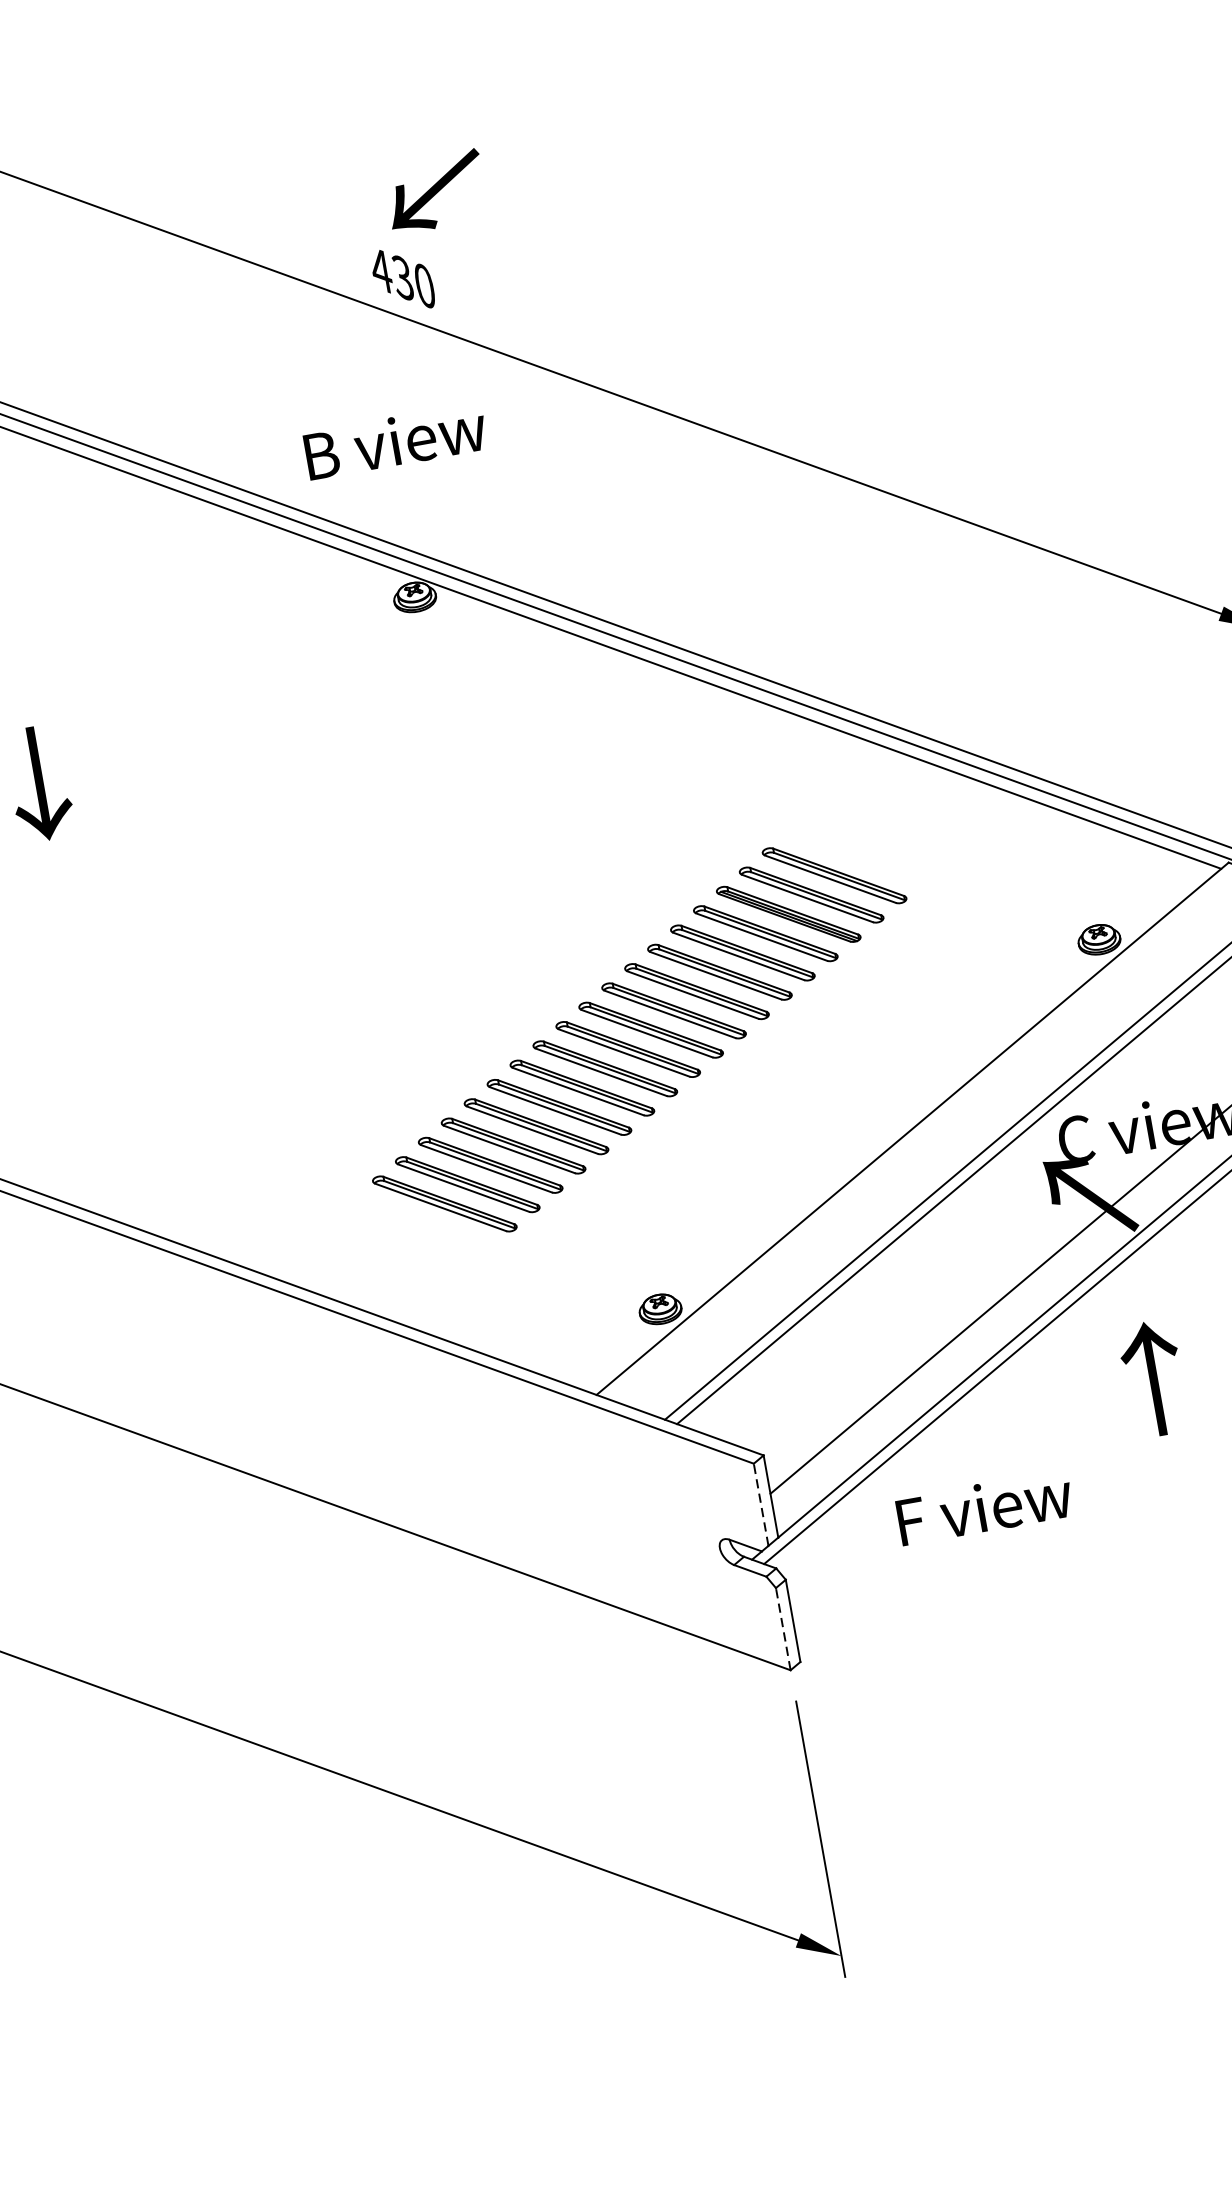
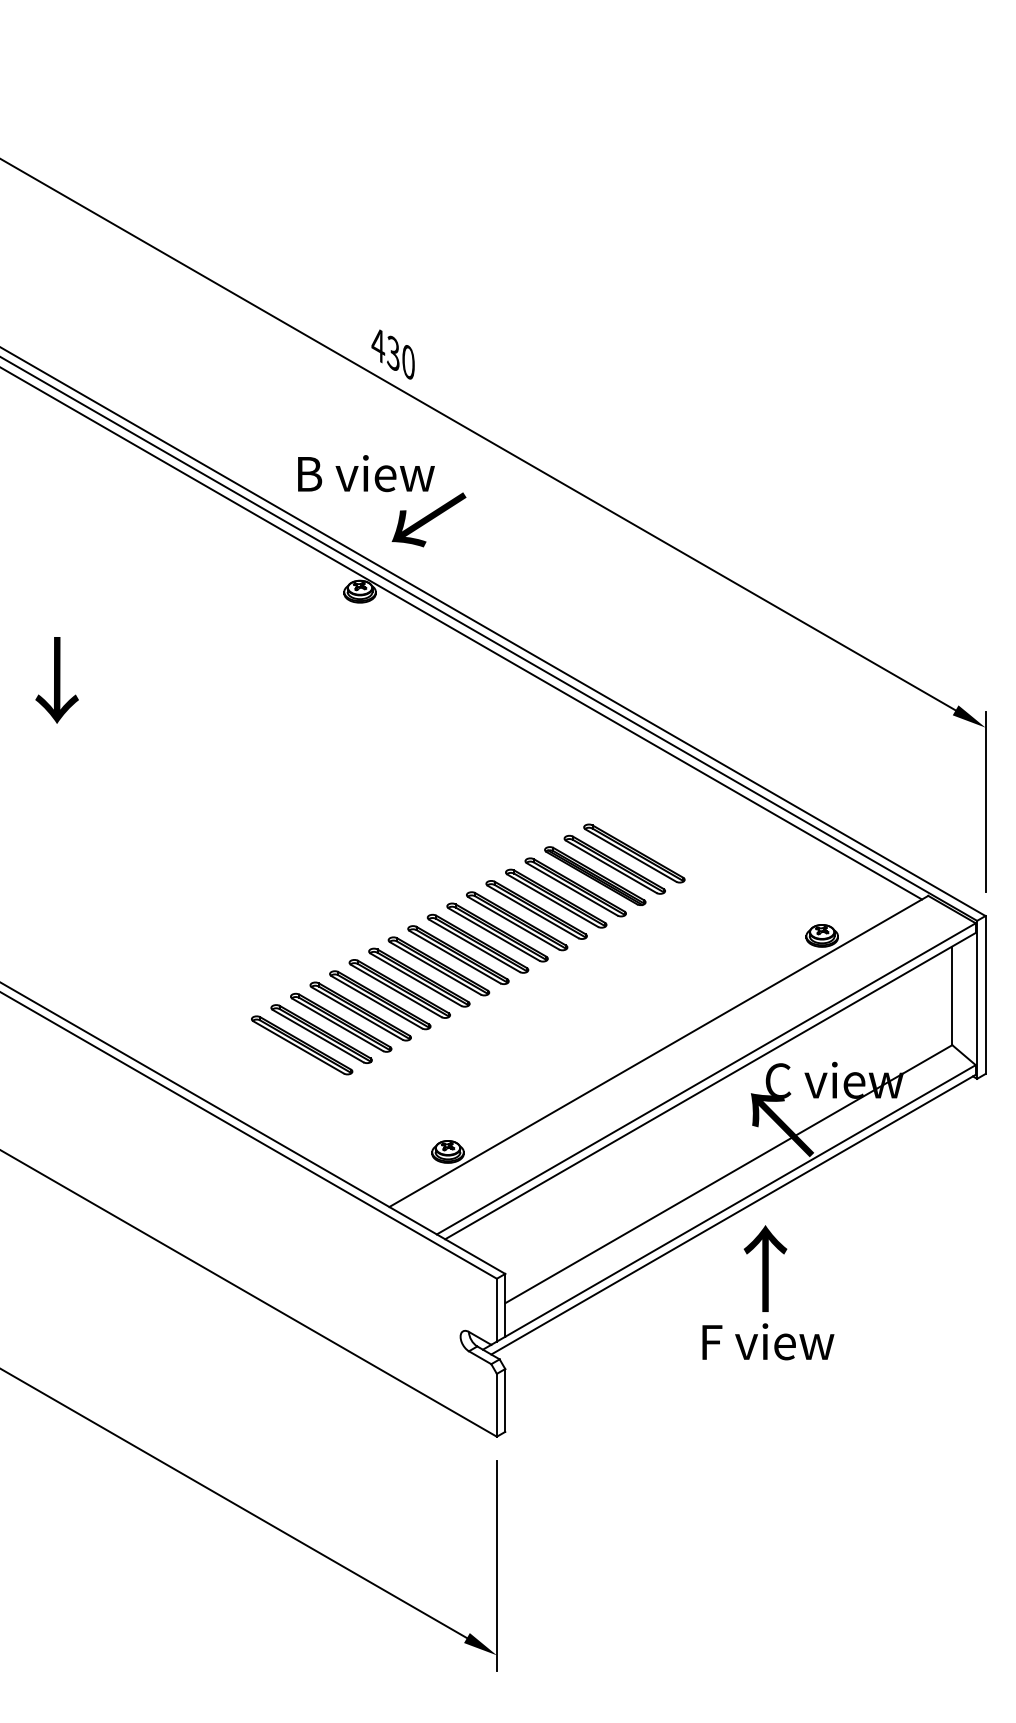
text: (434, 191) -> (428, 519), moved
text: (1153, 1378) -> (765, 1268), moved
line: (760, 1503) -> (496, 1309), dashed -> solid
text: (984, 1507) -> (768, 1341), moved
line: (782, 1628) -> (496, 1404), dashed -> solid

